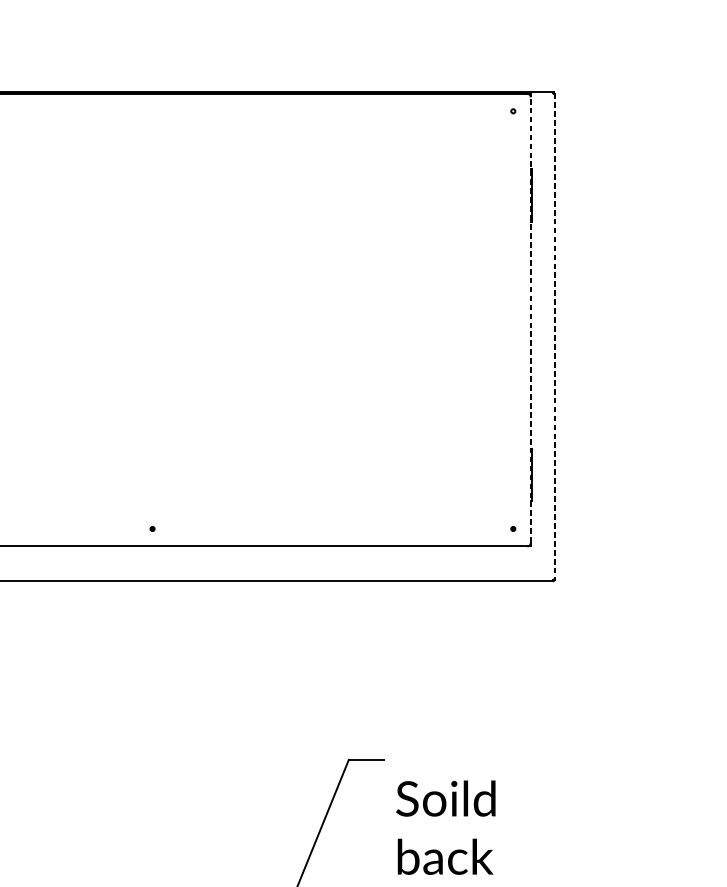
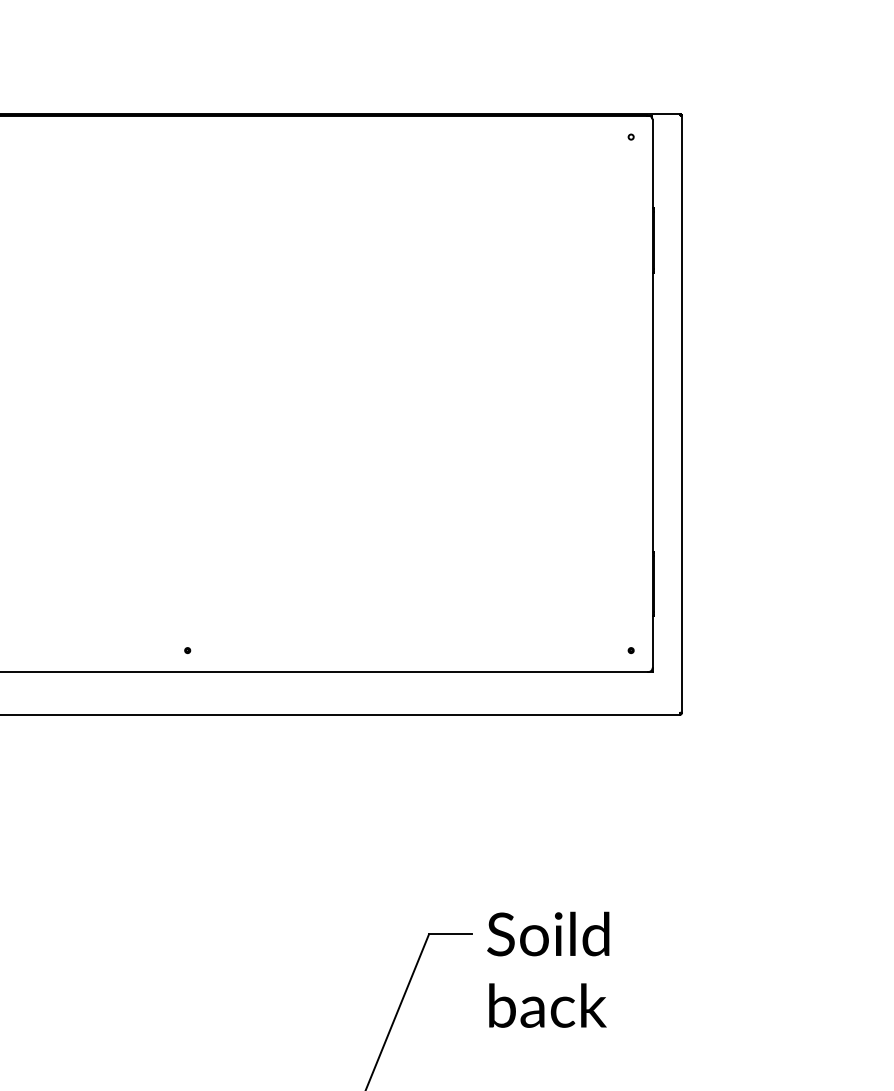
line: (530, 319) -> (652, 393), dashed -> solid
line: (555, 336) -> (682, 413), dashed -> solid
text: (446, 827) -> (548, 969), moved

